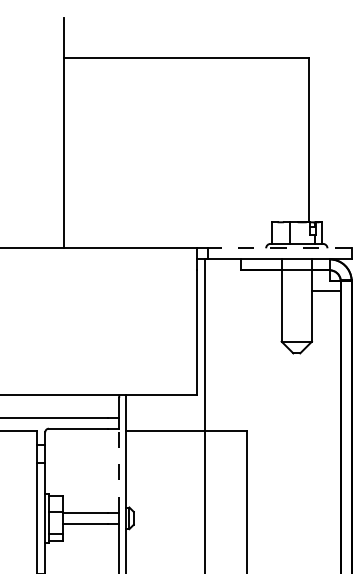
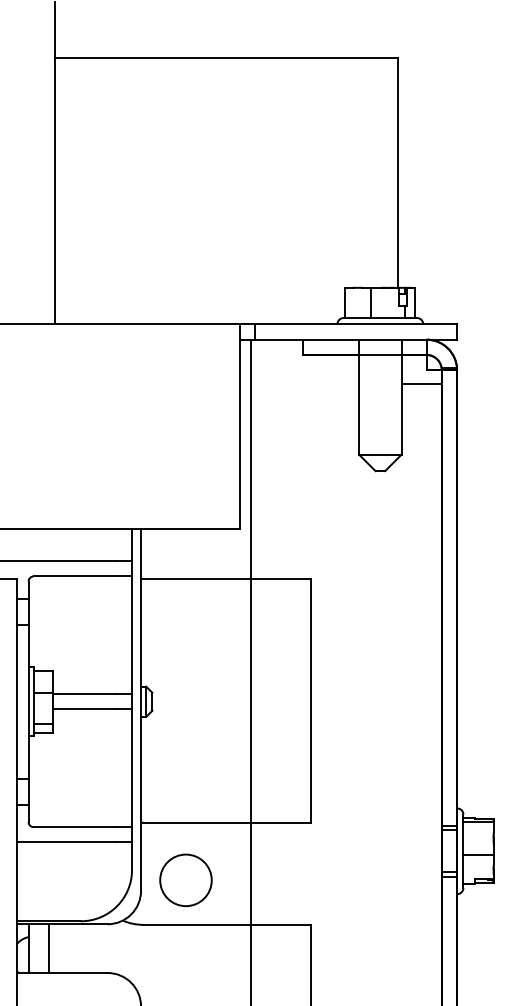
line: (279, 248) -> (356, 324), dashed -> solid
line: (119, 470) -> (132, 635), dashed -> solid

